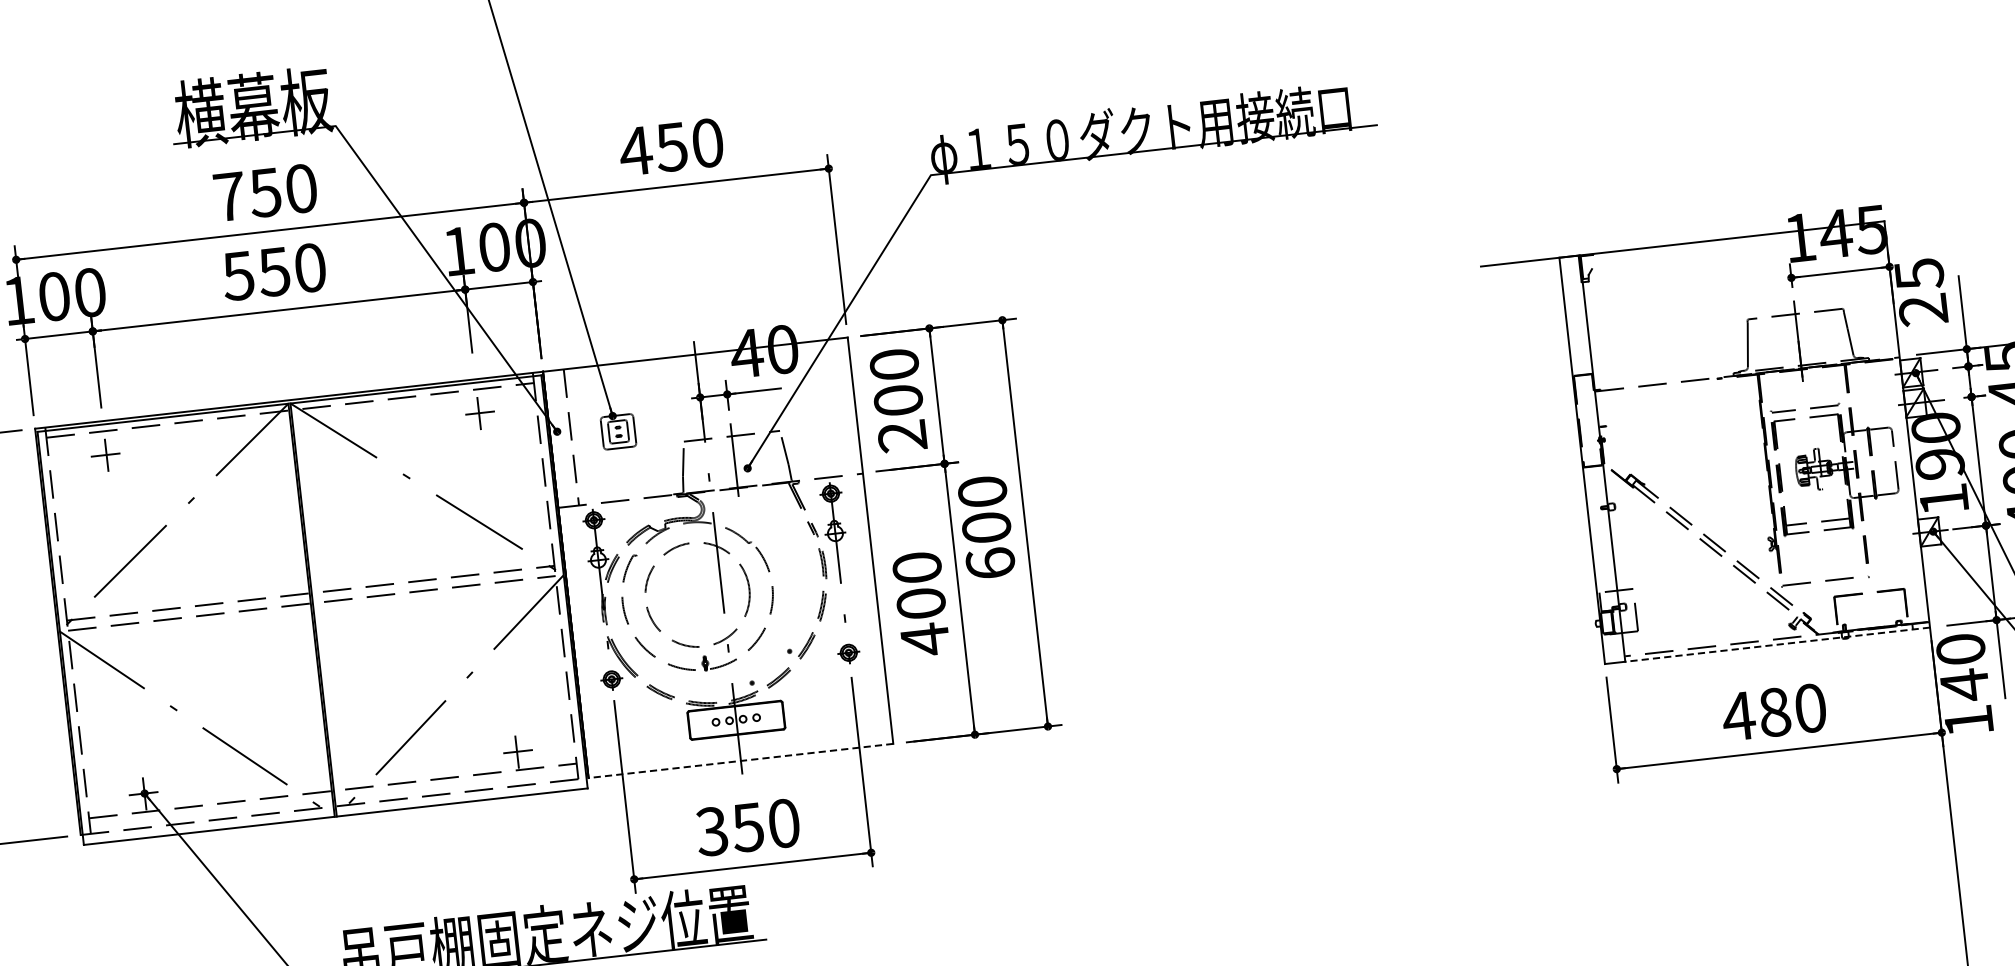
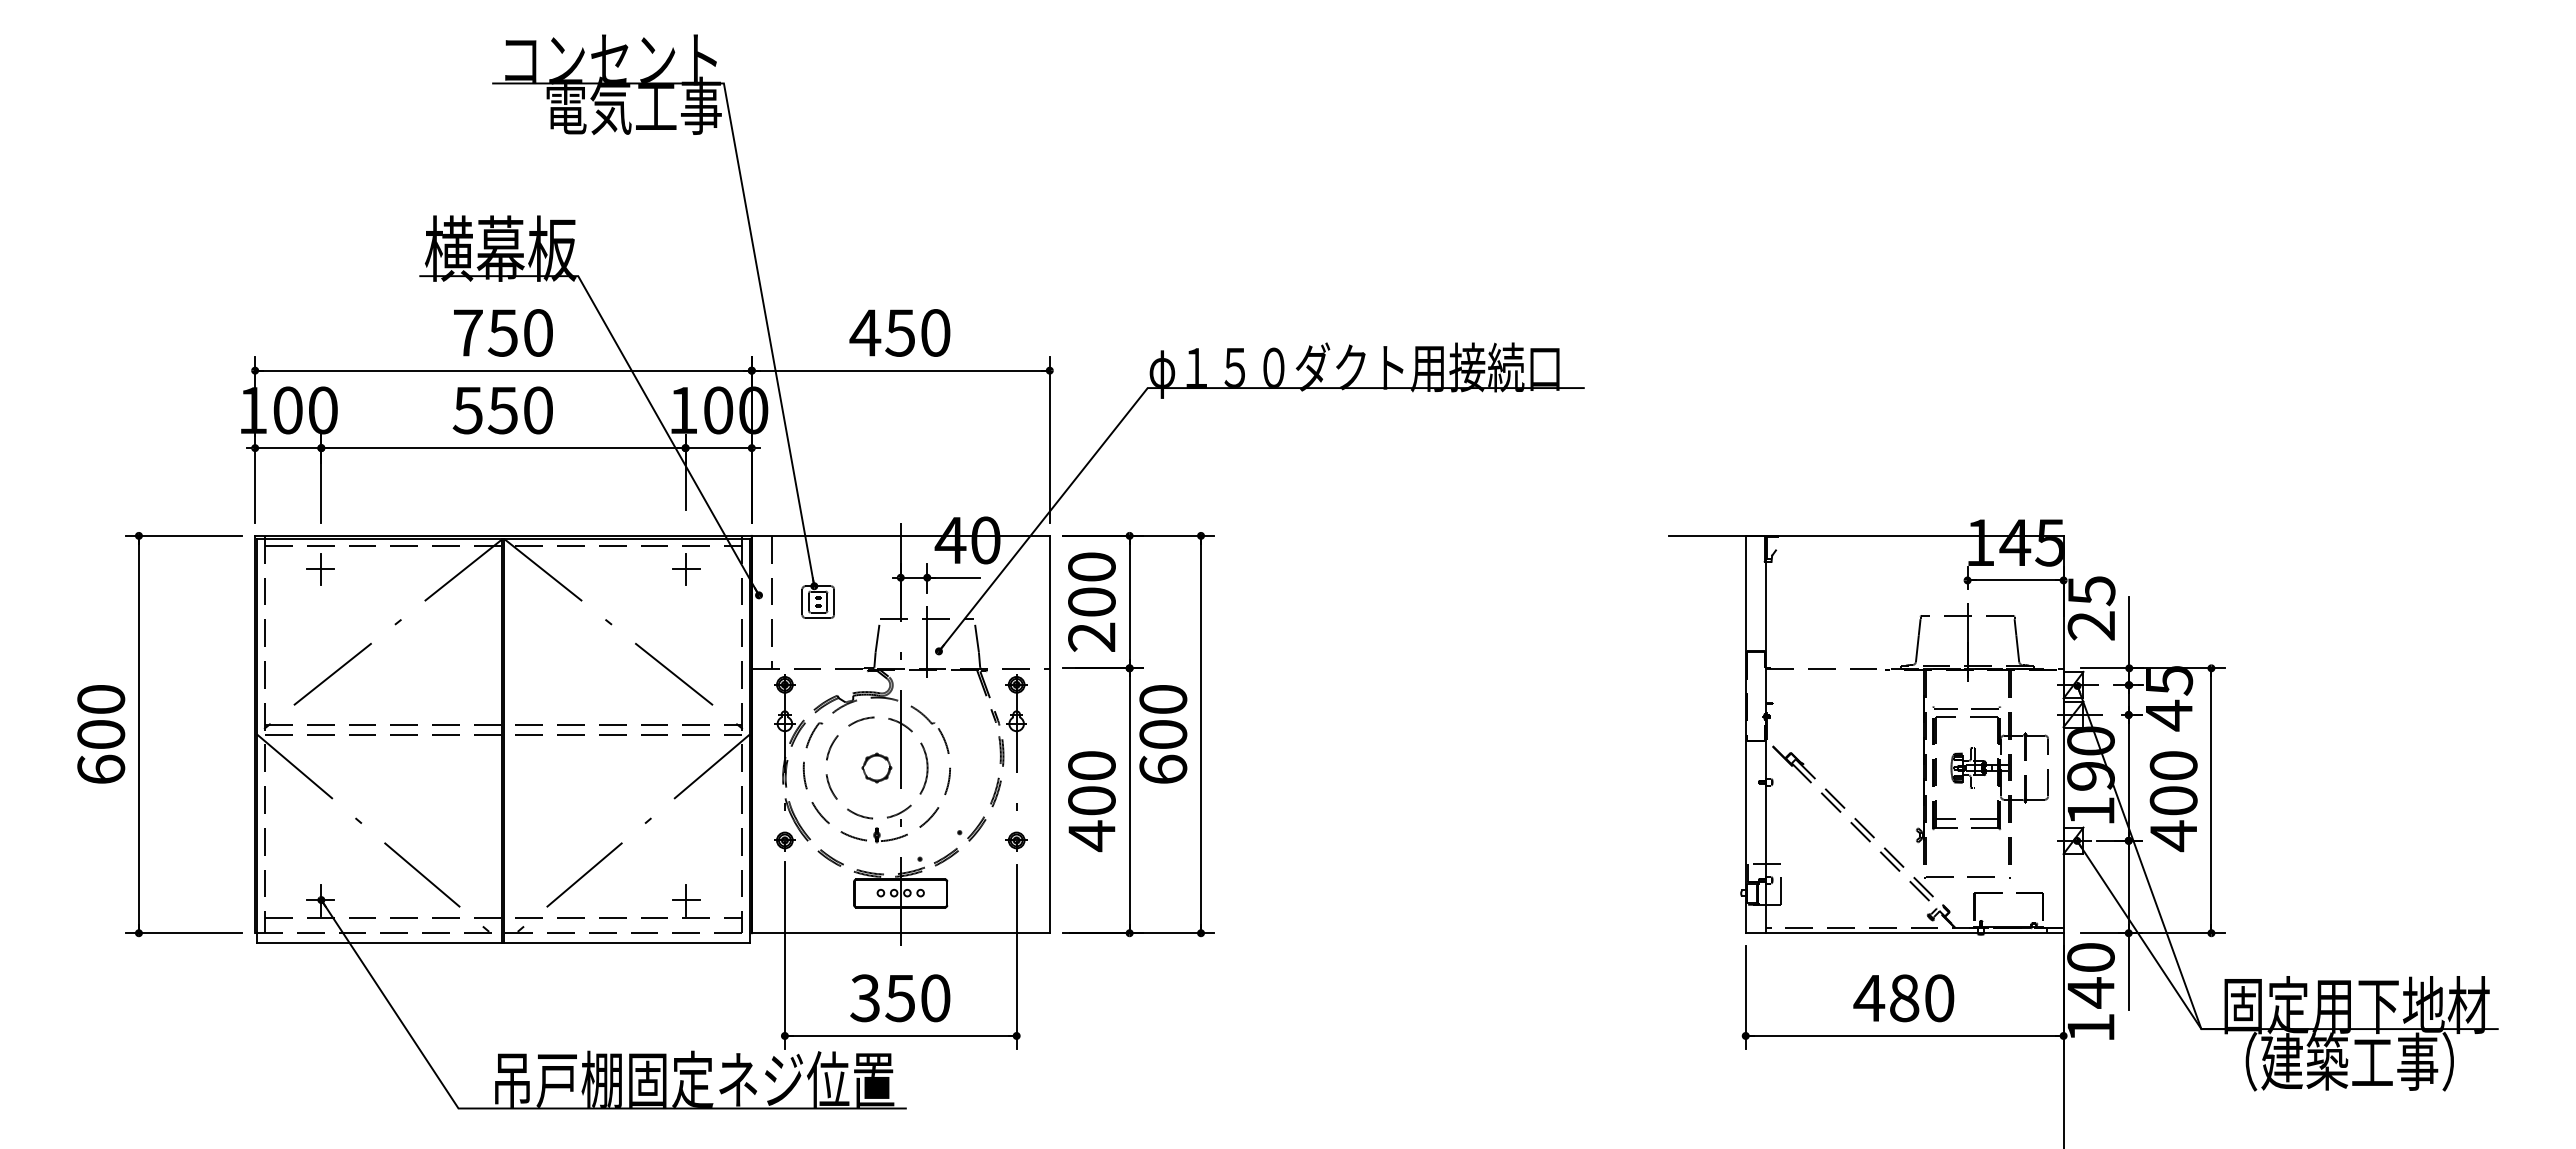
part: (697, 594) -> (876, 767), added
line: (1777, 644) -> (1914, 933), dashed -> solid
line: (740, 761) -> (900, 933), dashed -> solid

